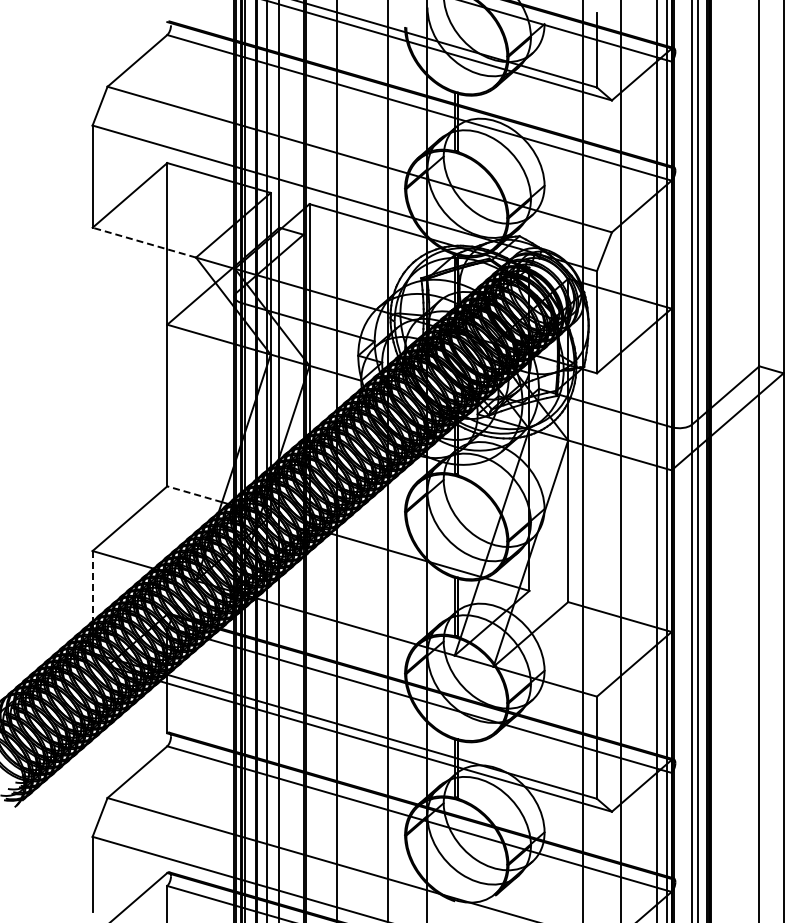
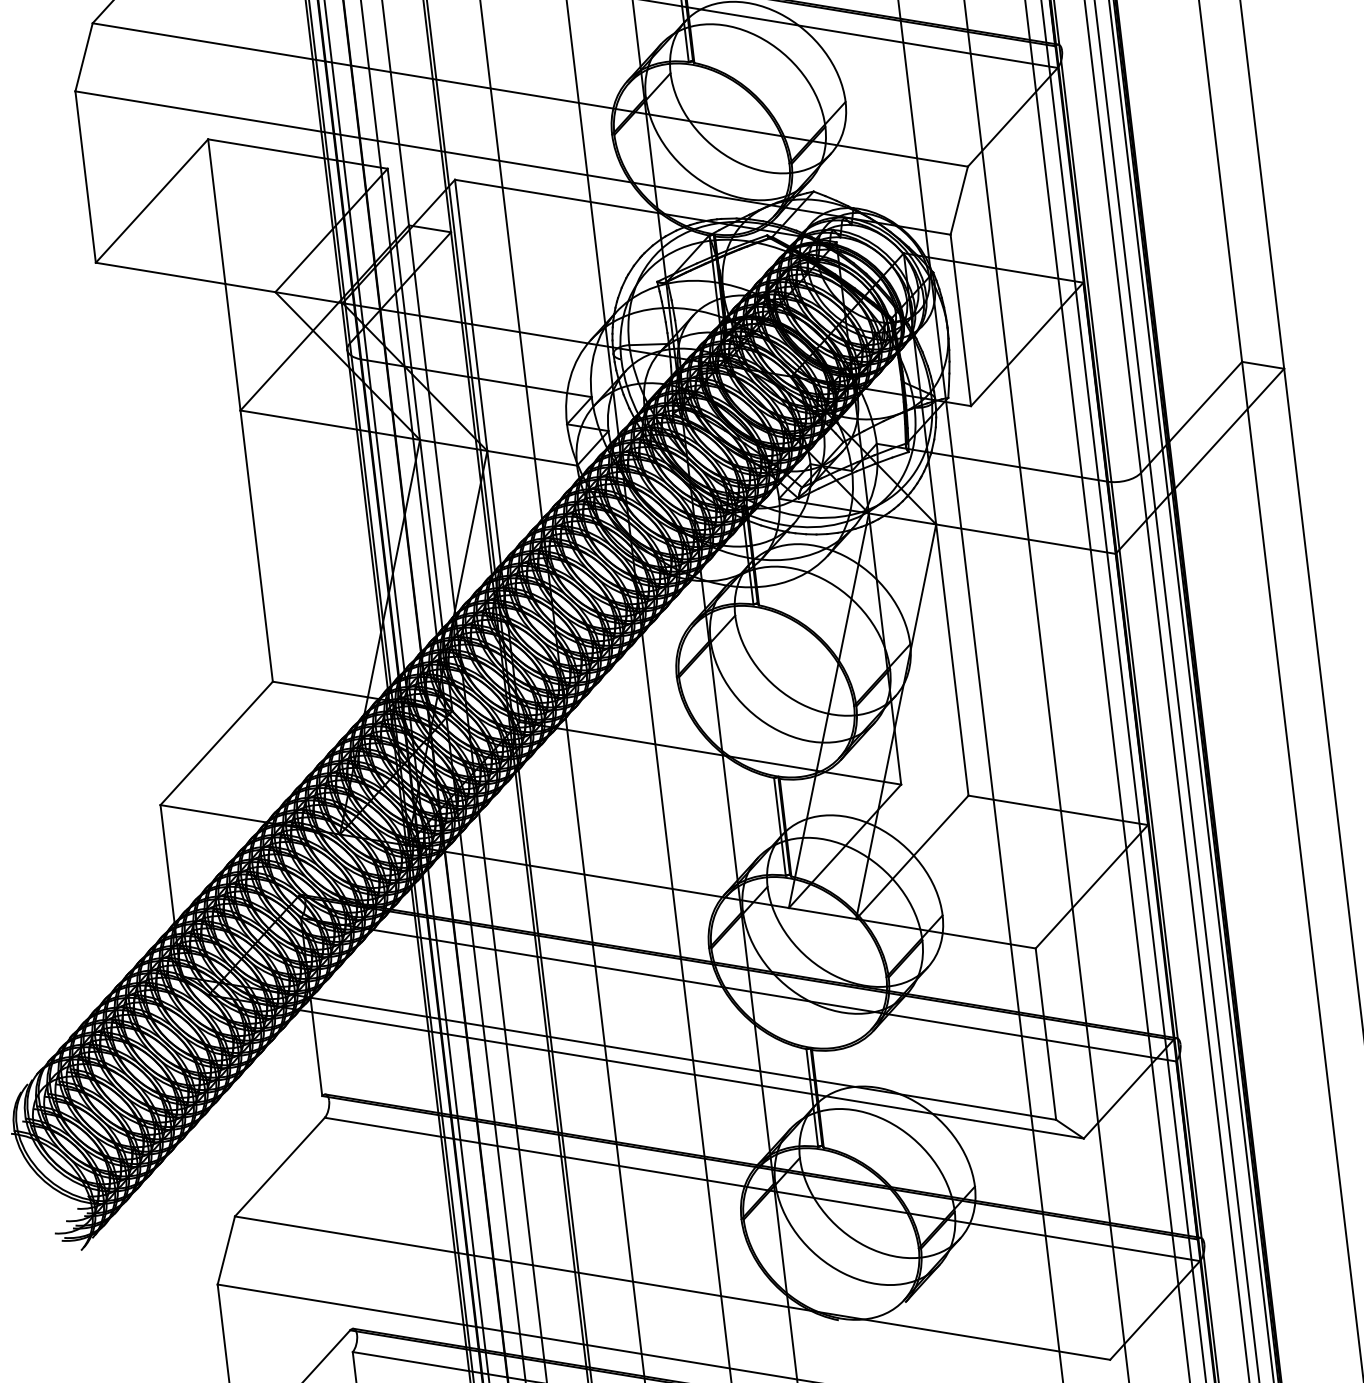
line: (144, 242) -> (185, 277), dashed -> solid
line: (194, 494) -> (320, 689), dashed -> solid
line: (92, 586) -> (167, 864), dashed -> solid

